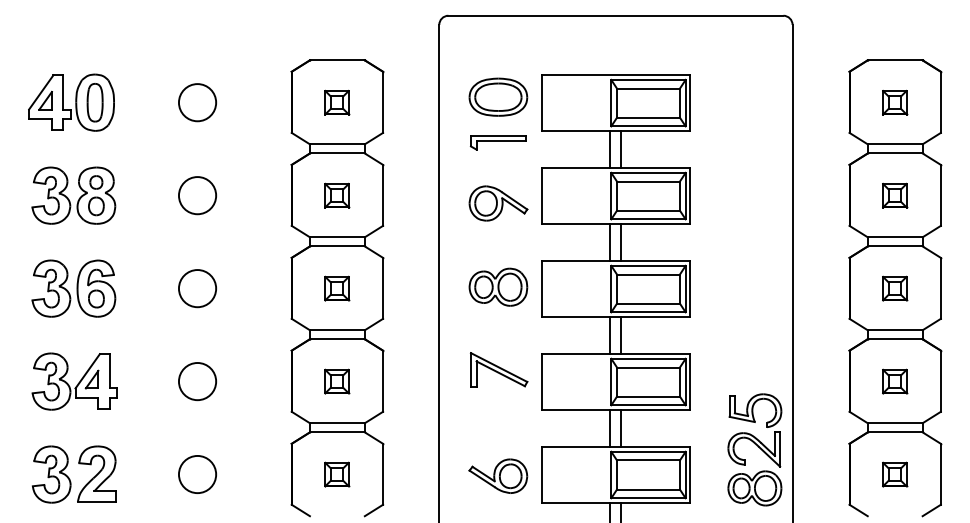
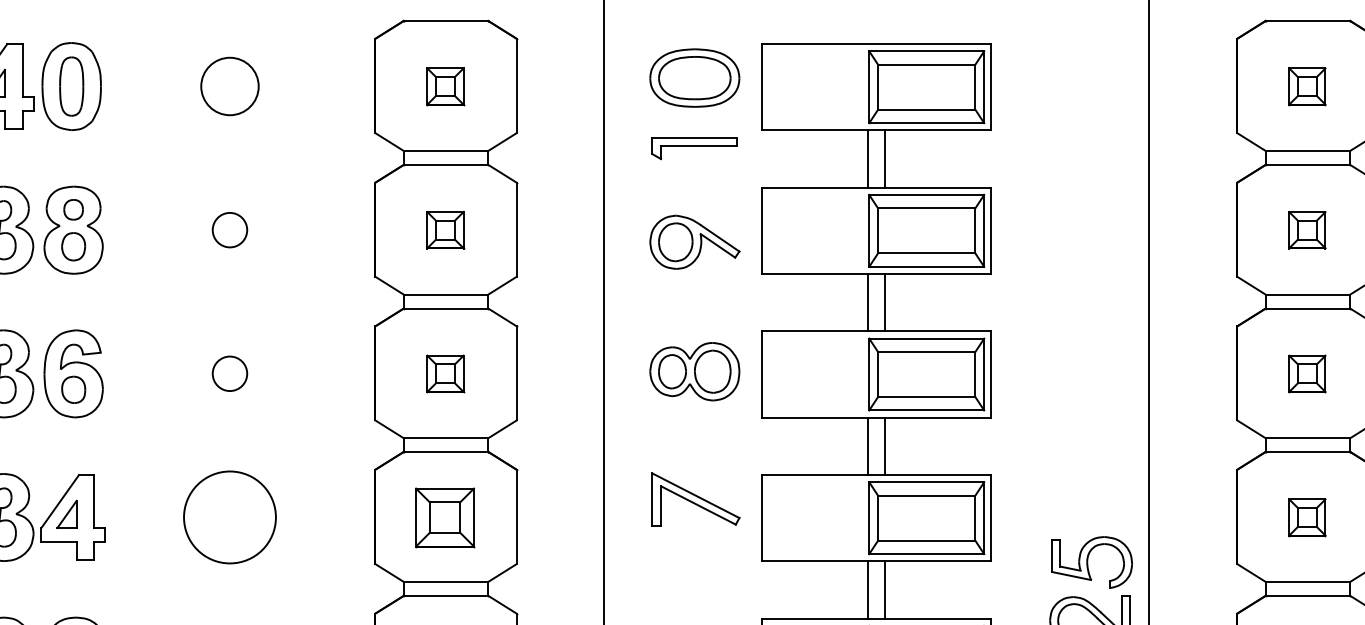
circle: (197, 195) -> (229, 229), size x0.6
circle: (197, 288) -> (229, 373), size x0.6
circle: (197, 381) -> (229, 517), size x1.6
part: (337, 381) -> (446, 517), size x1.6

